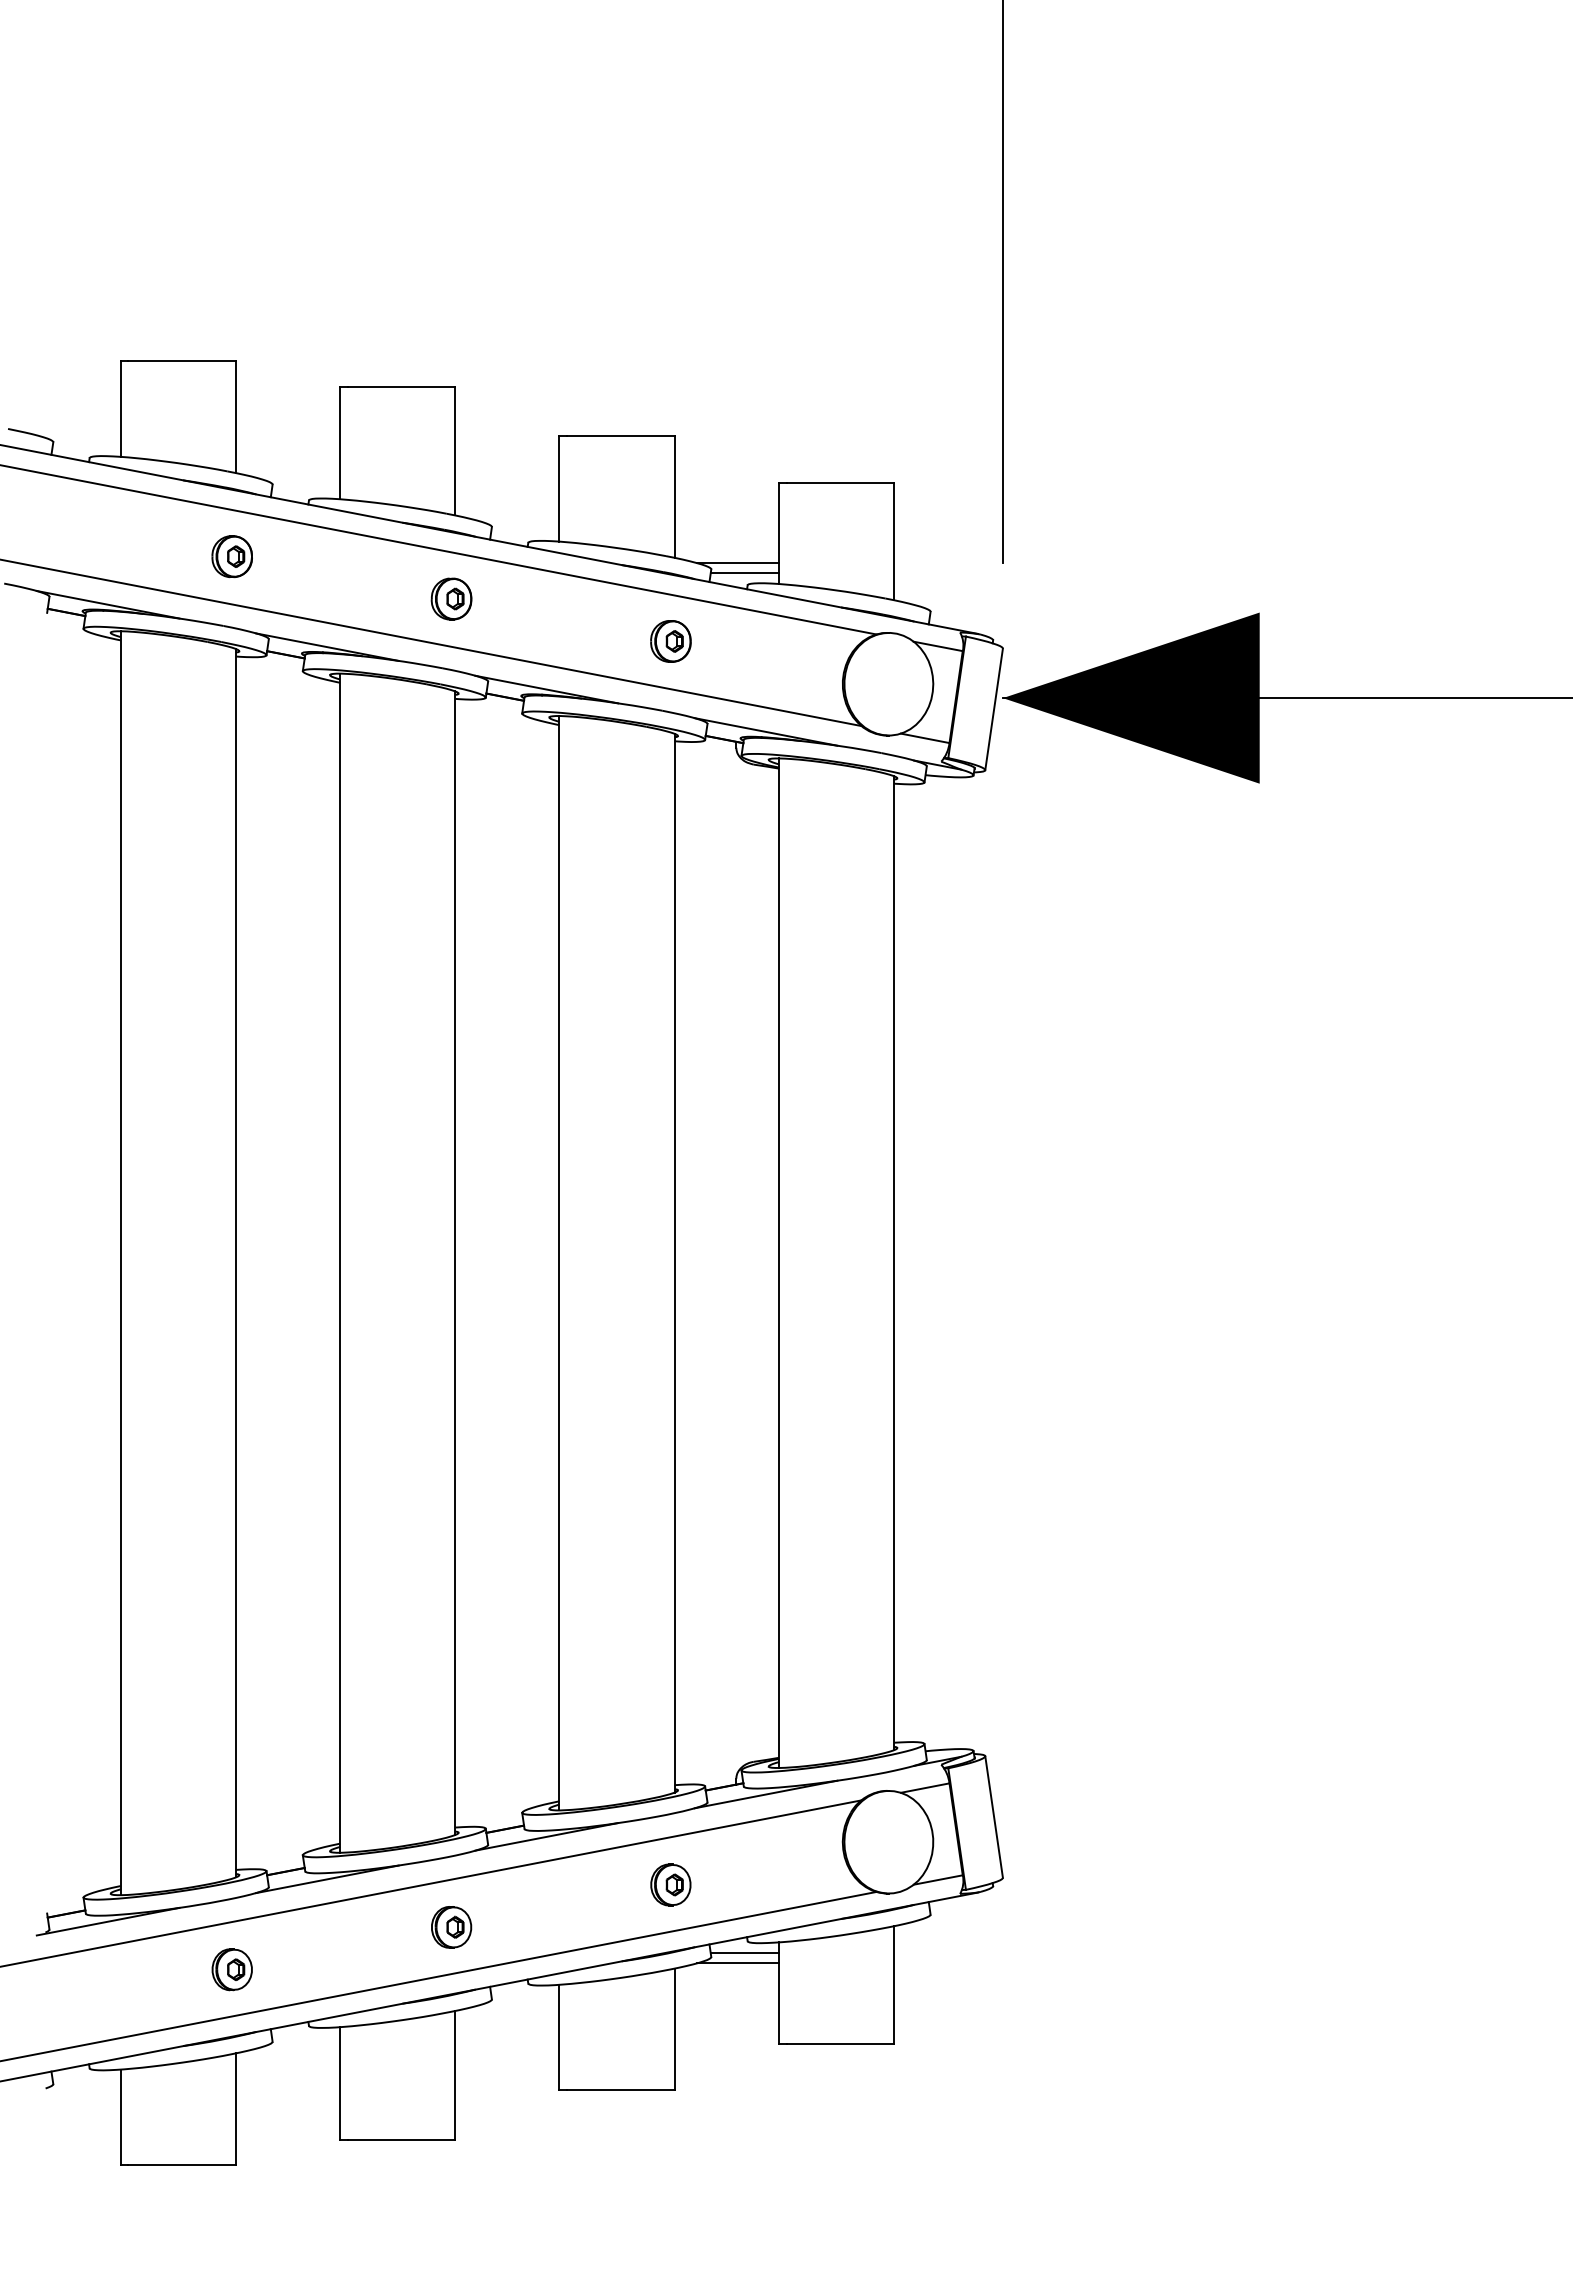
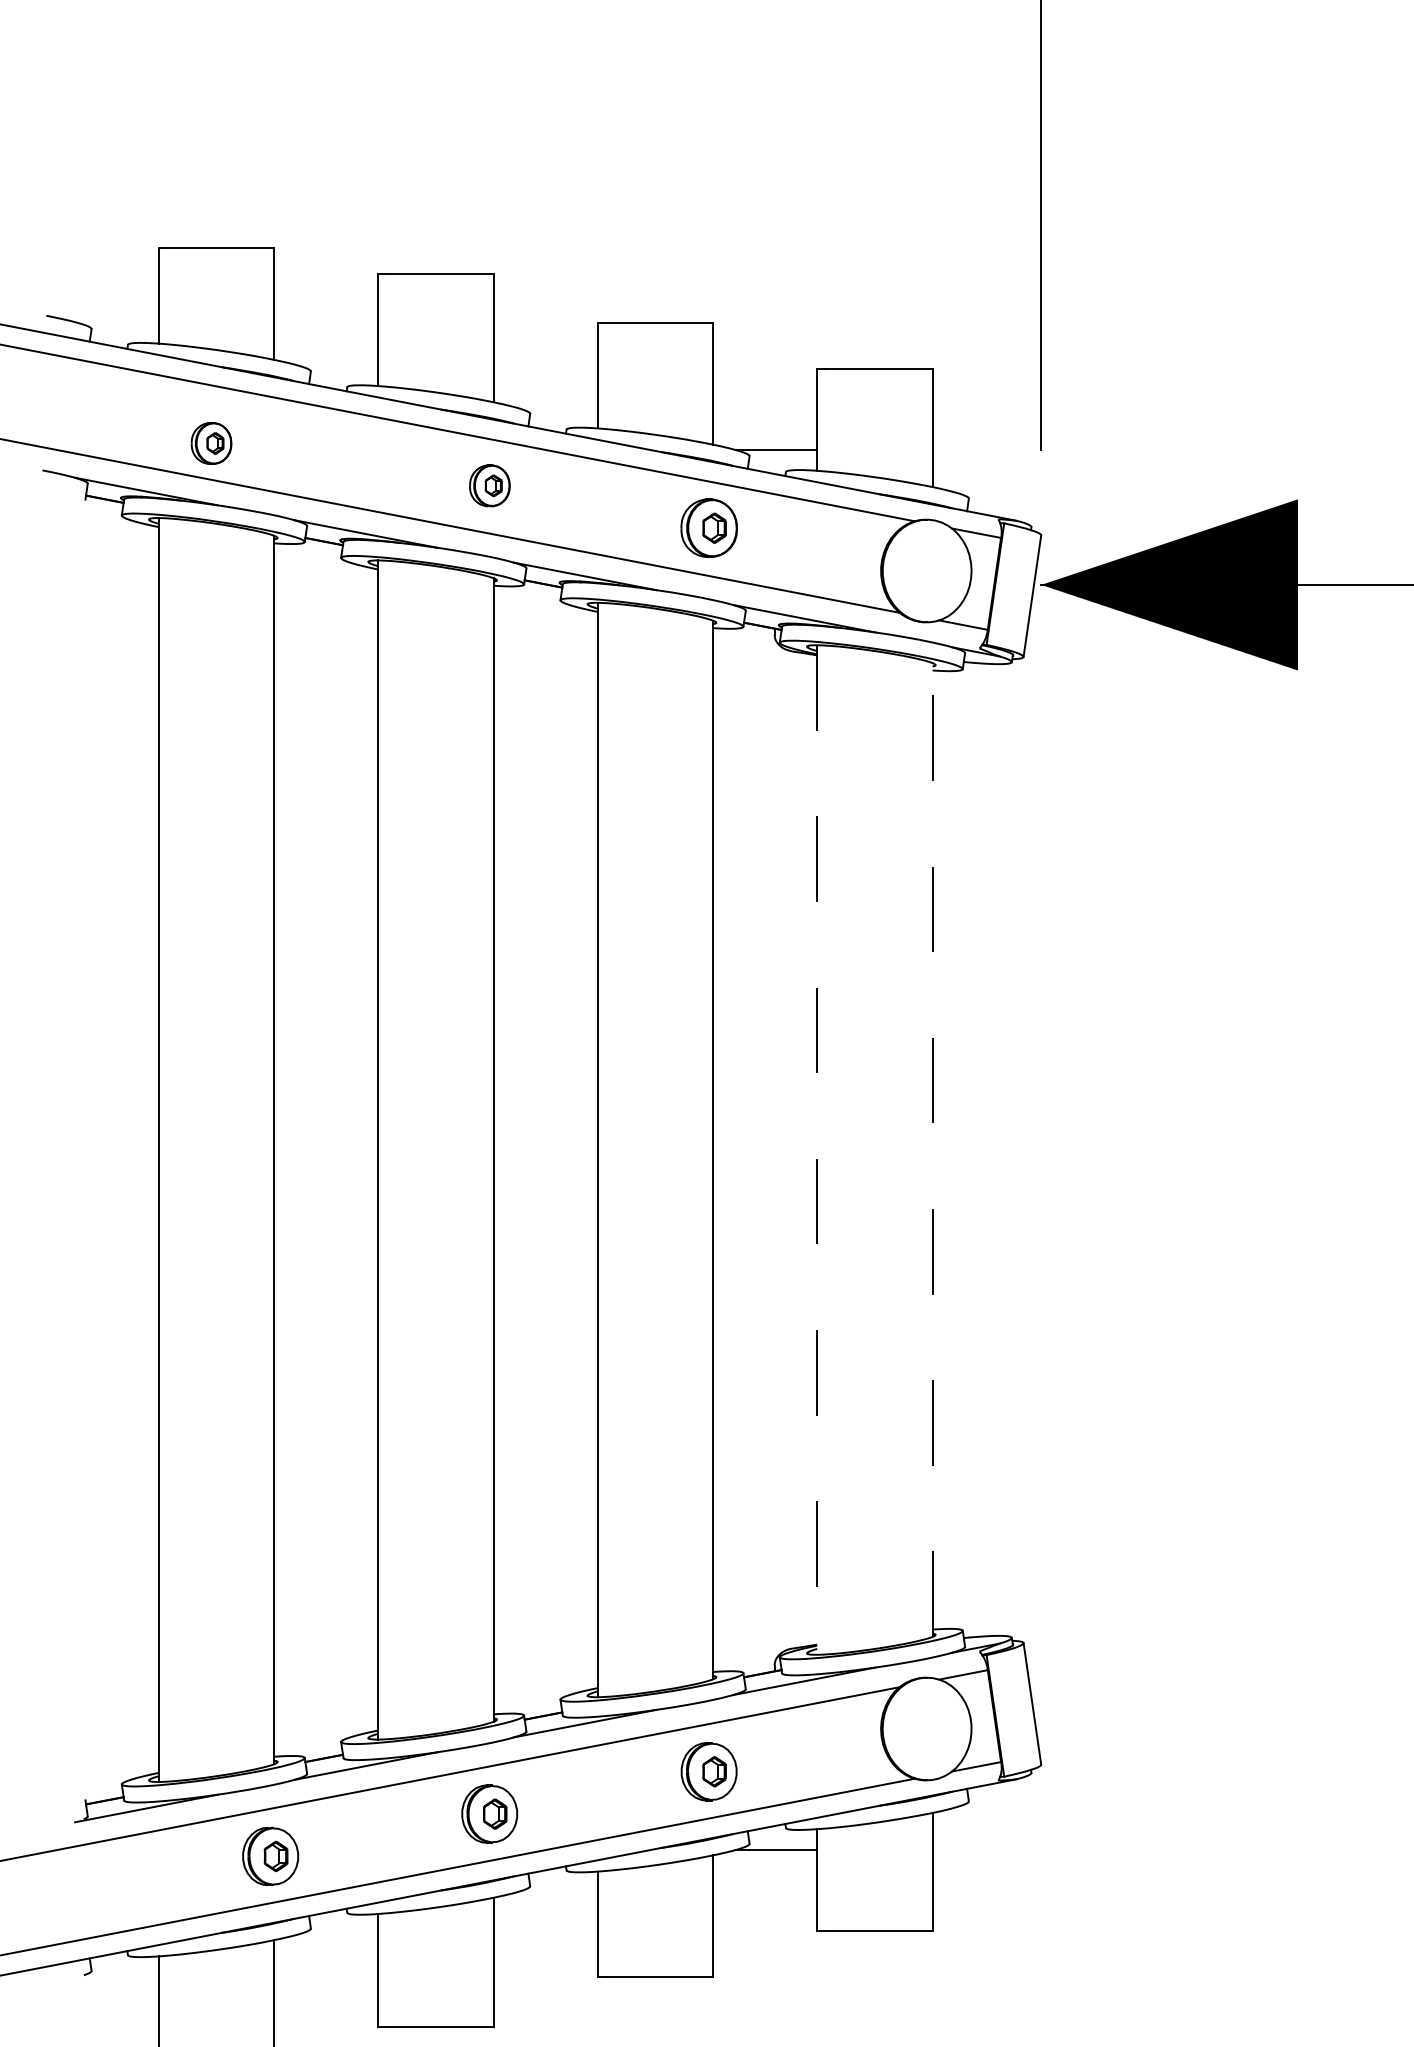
part: (231, 556) -> (210, 443), moved
line: (744, 573) -> (782, 460), removed
part: (670, 641) -> (708, 528), size x1.4
line: (778, 1263) -> (816, 1150), solid -> dashed
line: (894, 1263) -> (932, 1150), solid -> dashed
part: (670, 1884) -> (708, 1771), size x1.4
part: (451, 1927) -> (489, 1814), size x1.4
line: (744, 1953) -> (782, 1840), removed
part: (231, 1969) -> (269, 1856), size x1.4

